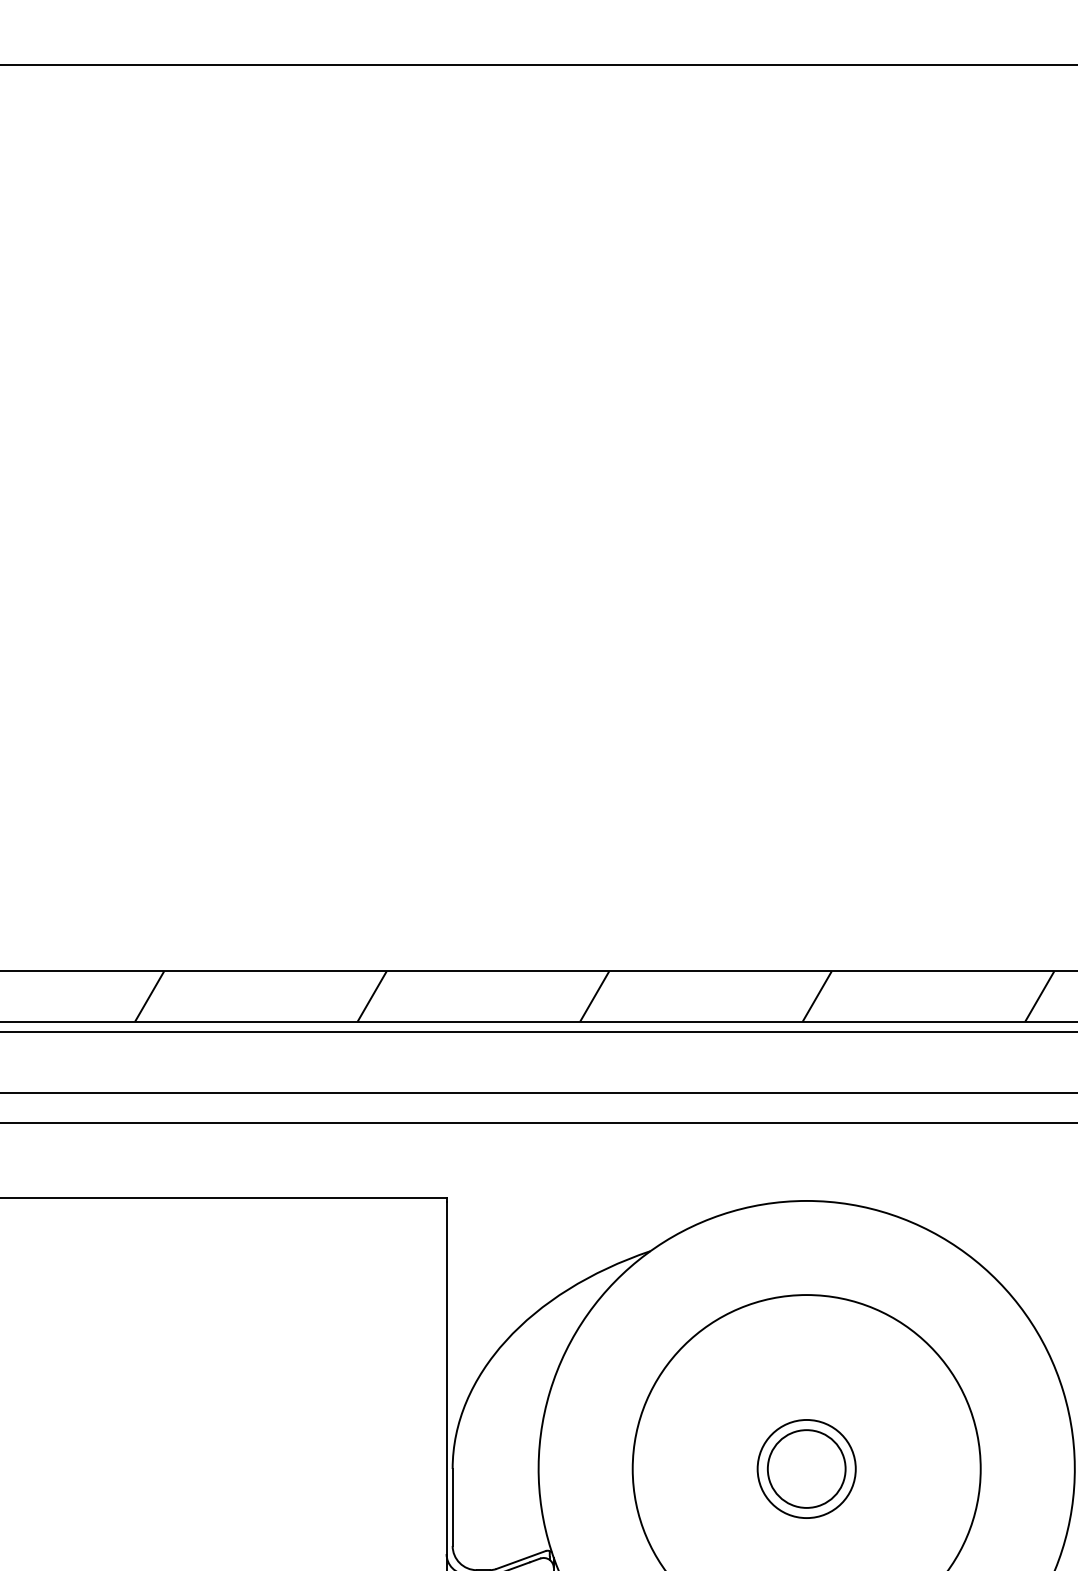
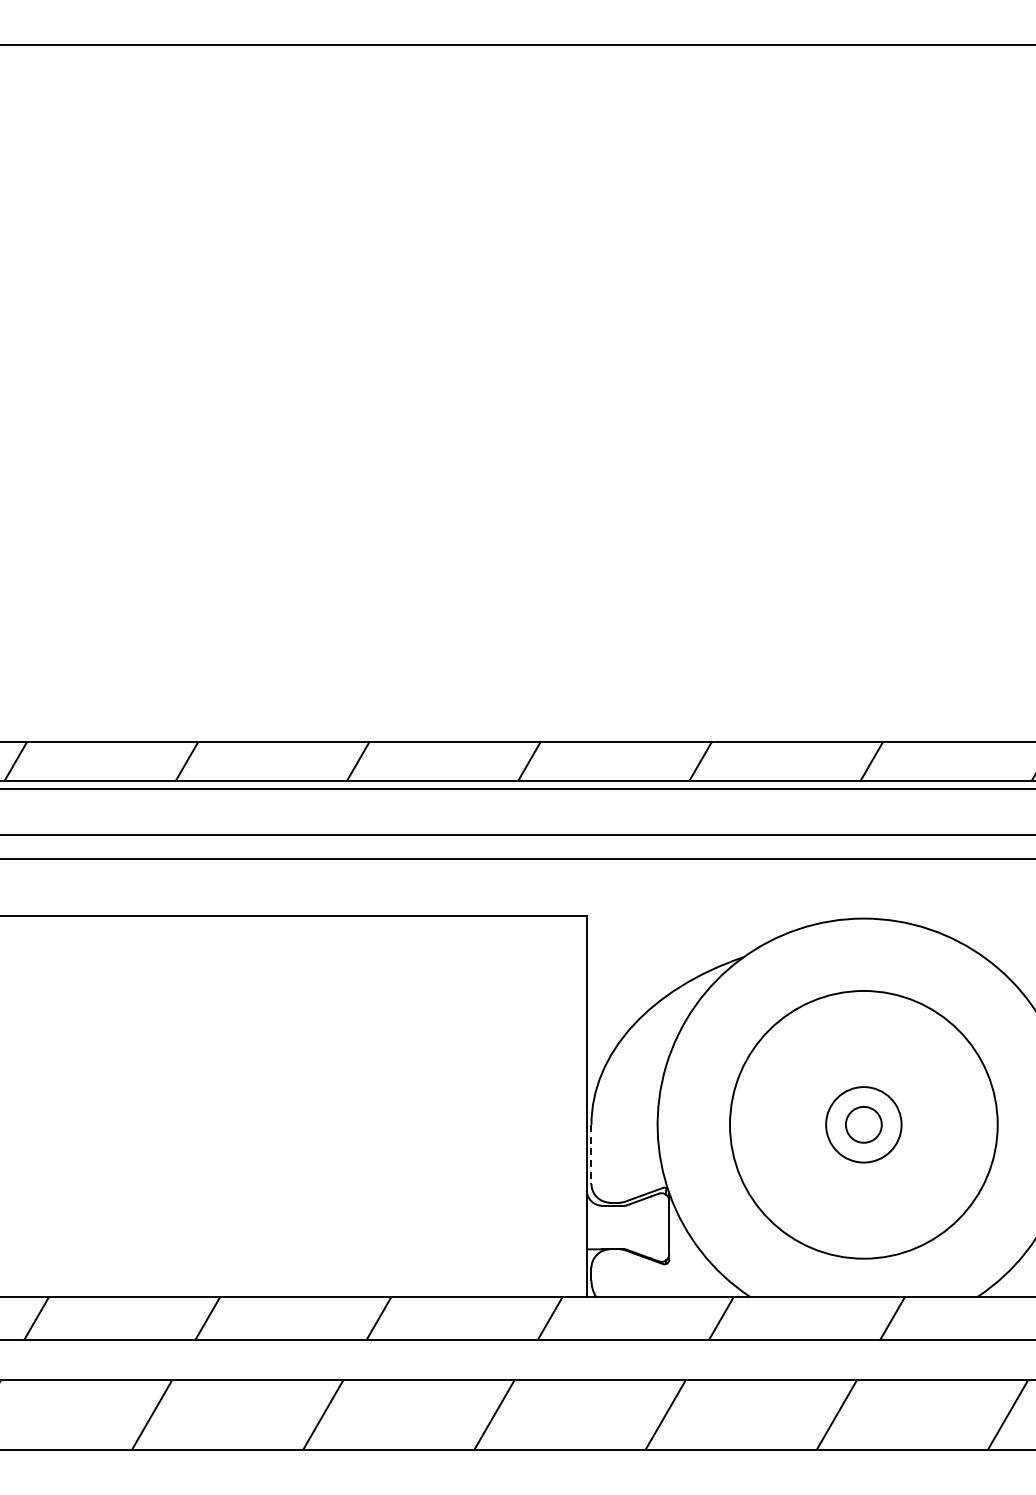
circle: (806, 1468) -> (863, 1124), size x0.6
line: (452, 1507) -> (591, 1154), solid -> dashed

